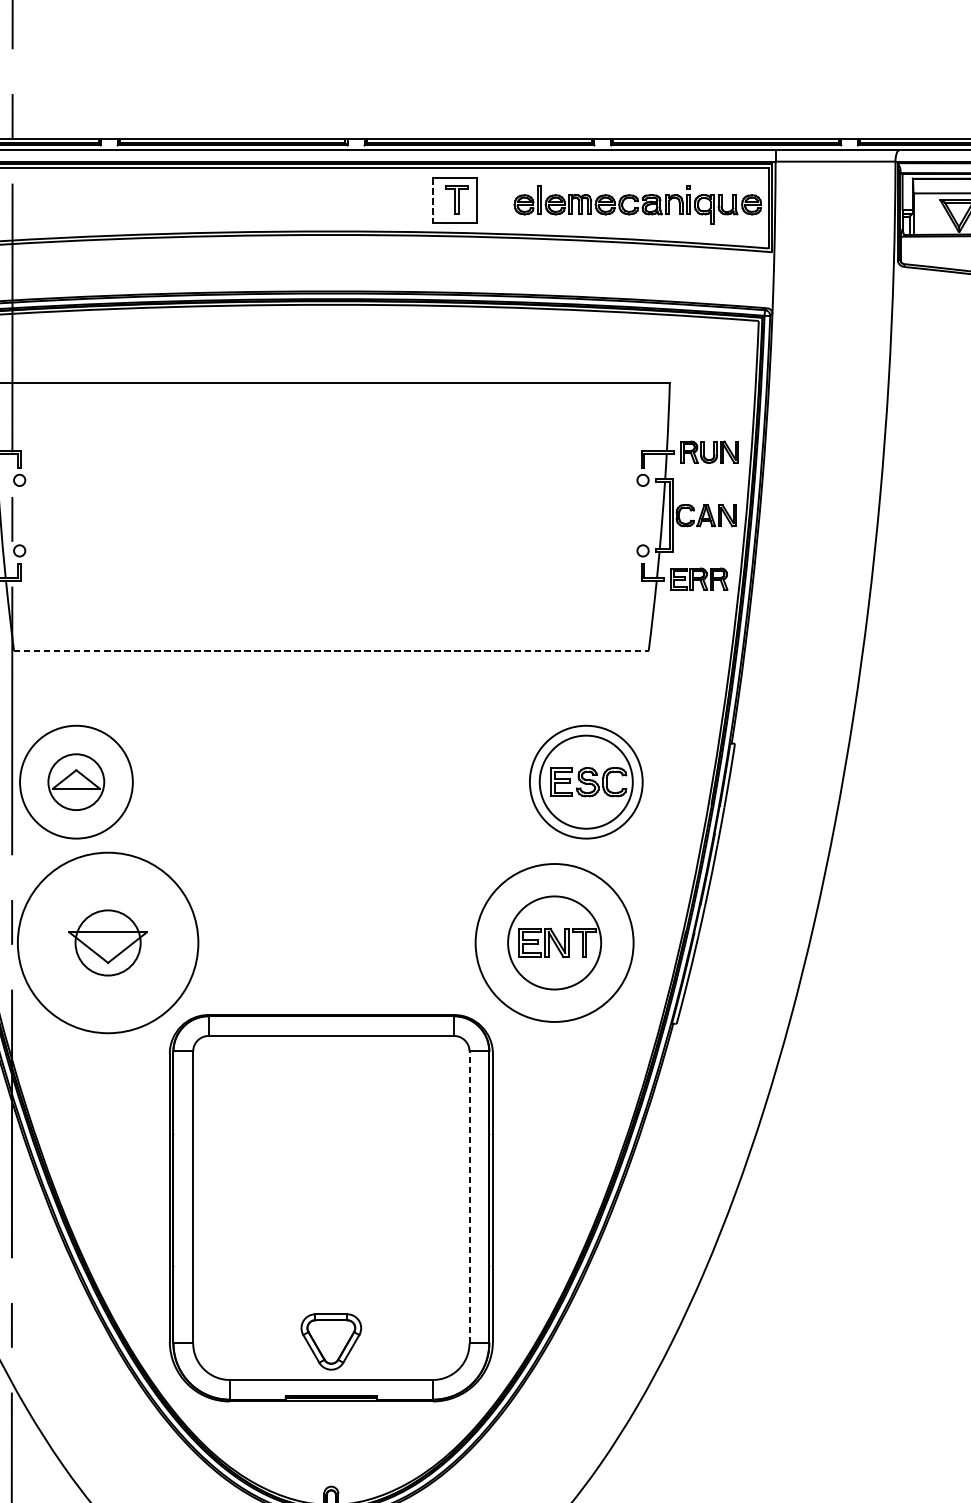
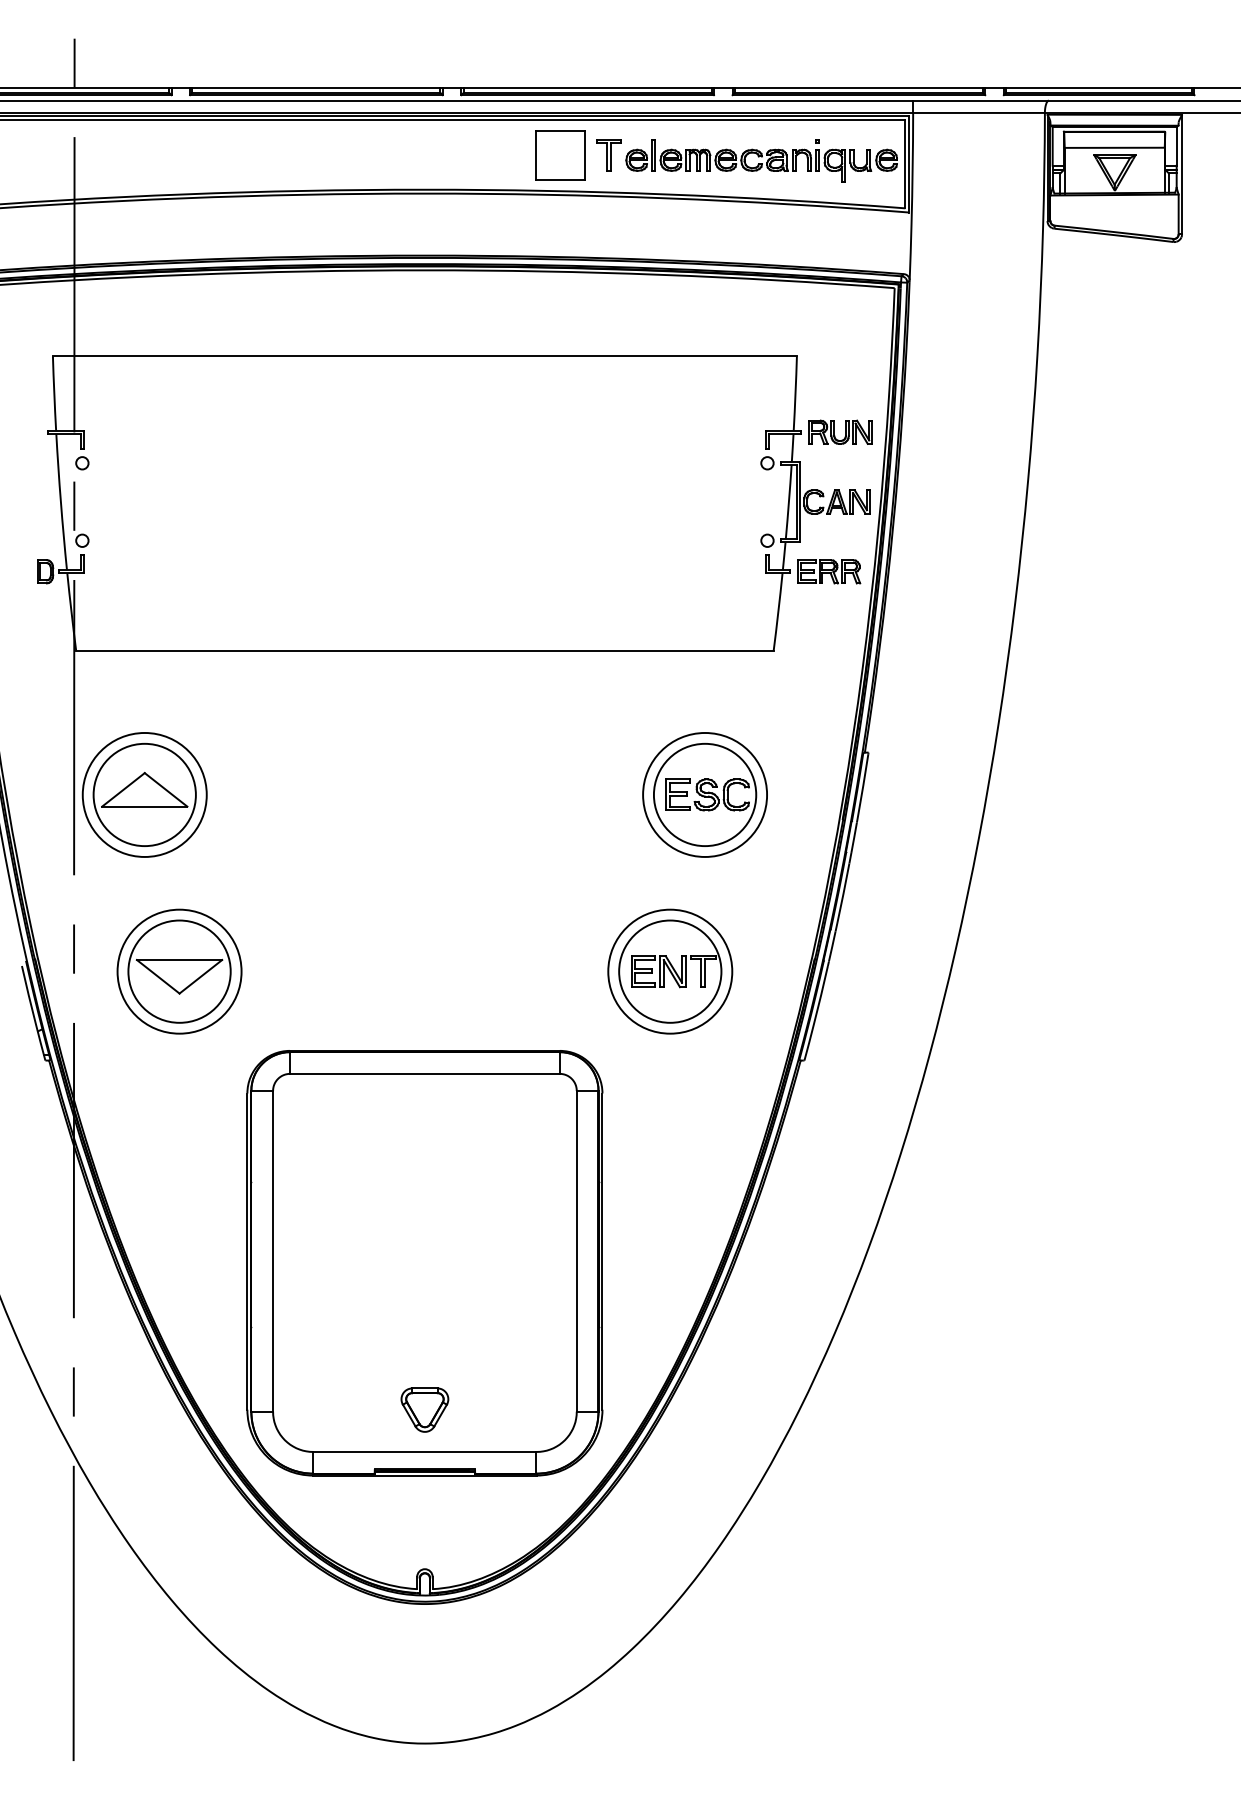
part: (456, 200) -> (608, 155), moved
line: (432, 201) -> (536, 156), dashed -> solid
line: (330, 650) -> (424, 650), dashed -> solid
part: (76, 781) -> (144, 794), size x1.67
circle: (108, 942) -> (179, 971), size x0.62
circle: (108, 942) -> (179, 971), size x1.43
circle: (554, 942) -> (670, 971), size x0.71
line: (469, 1196) -> (576, 1250), dashed -> solid
part: (330, 1341) -> (424, 1409), size x0.71

